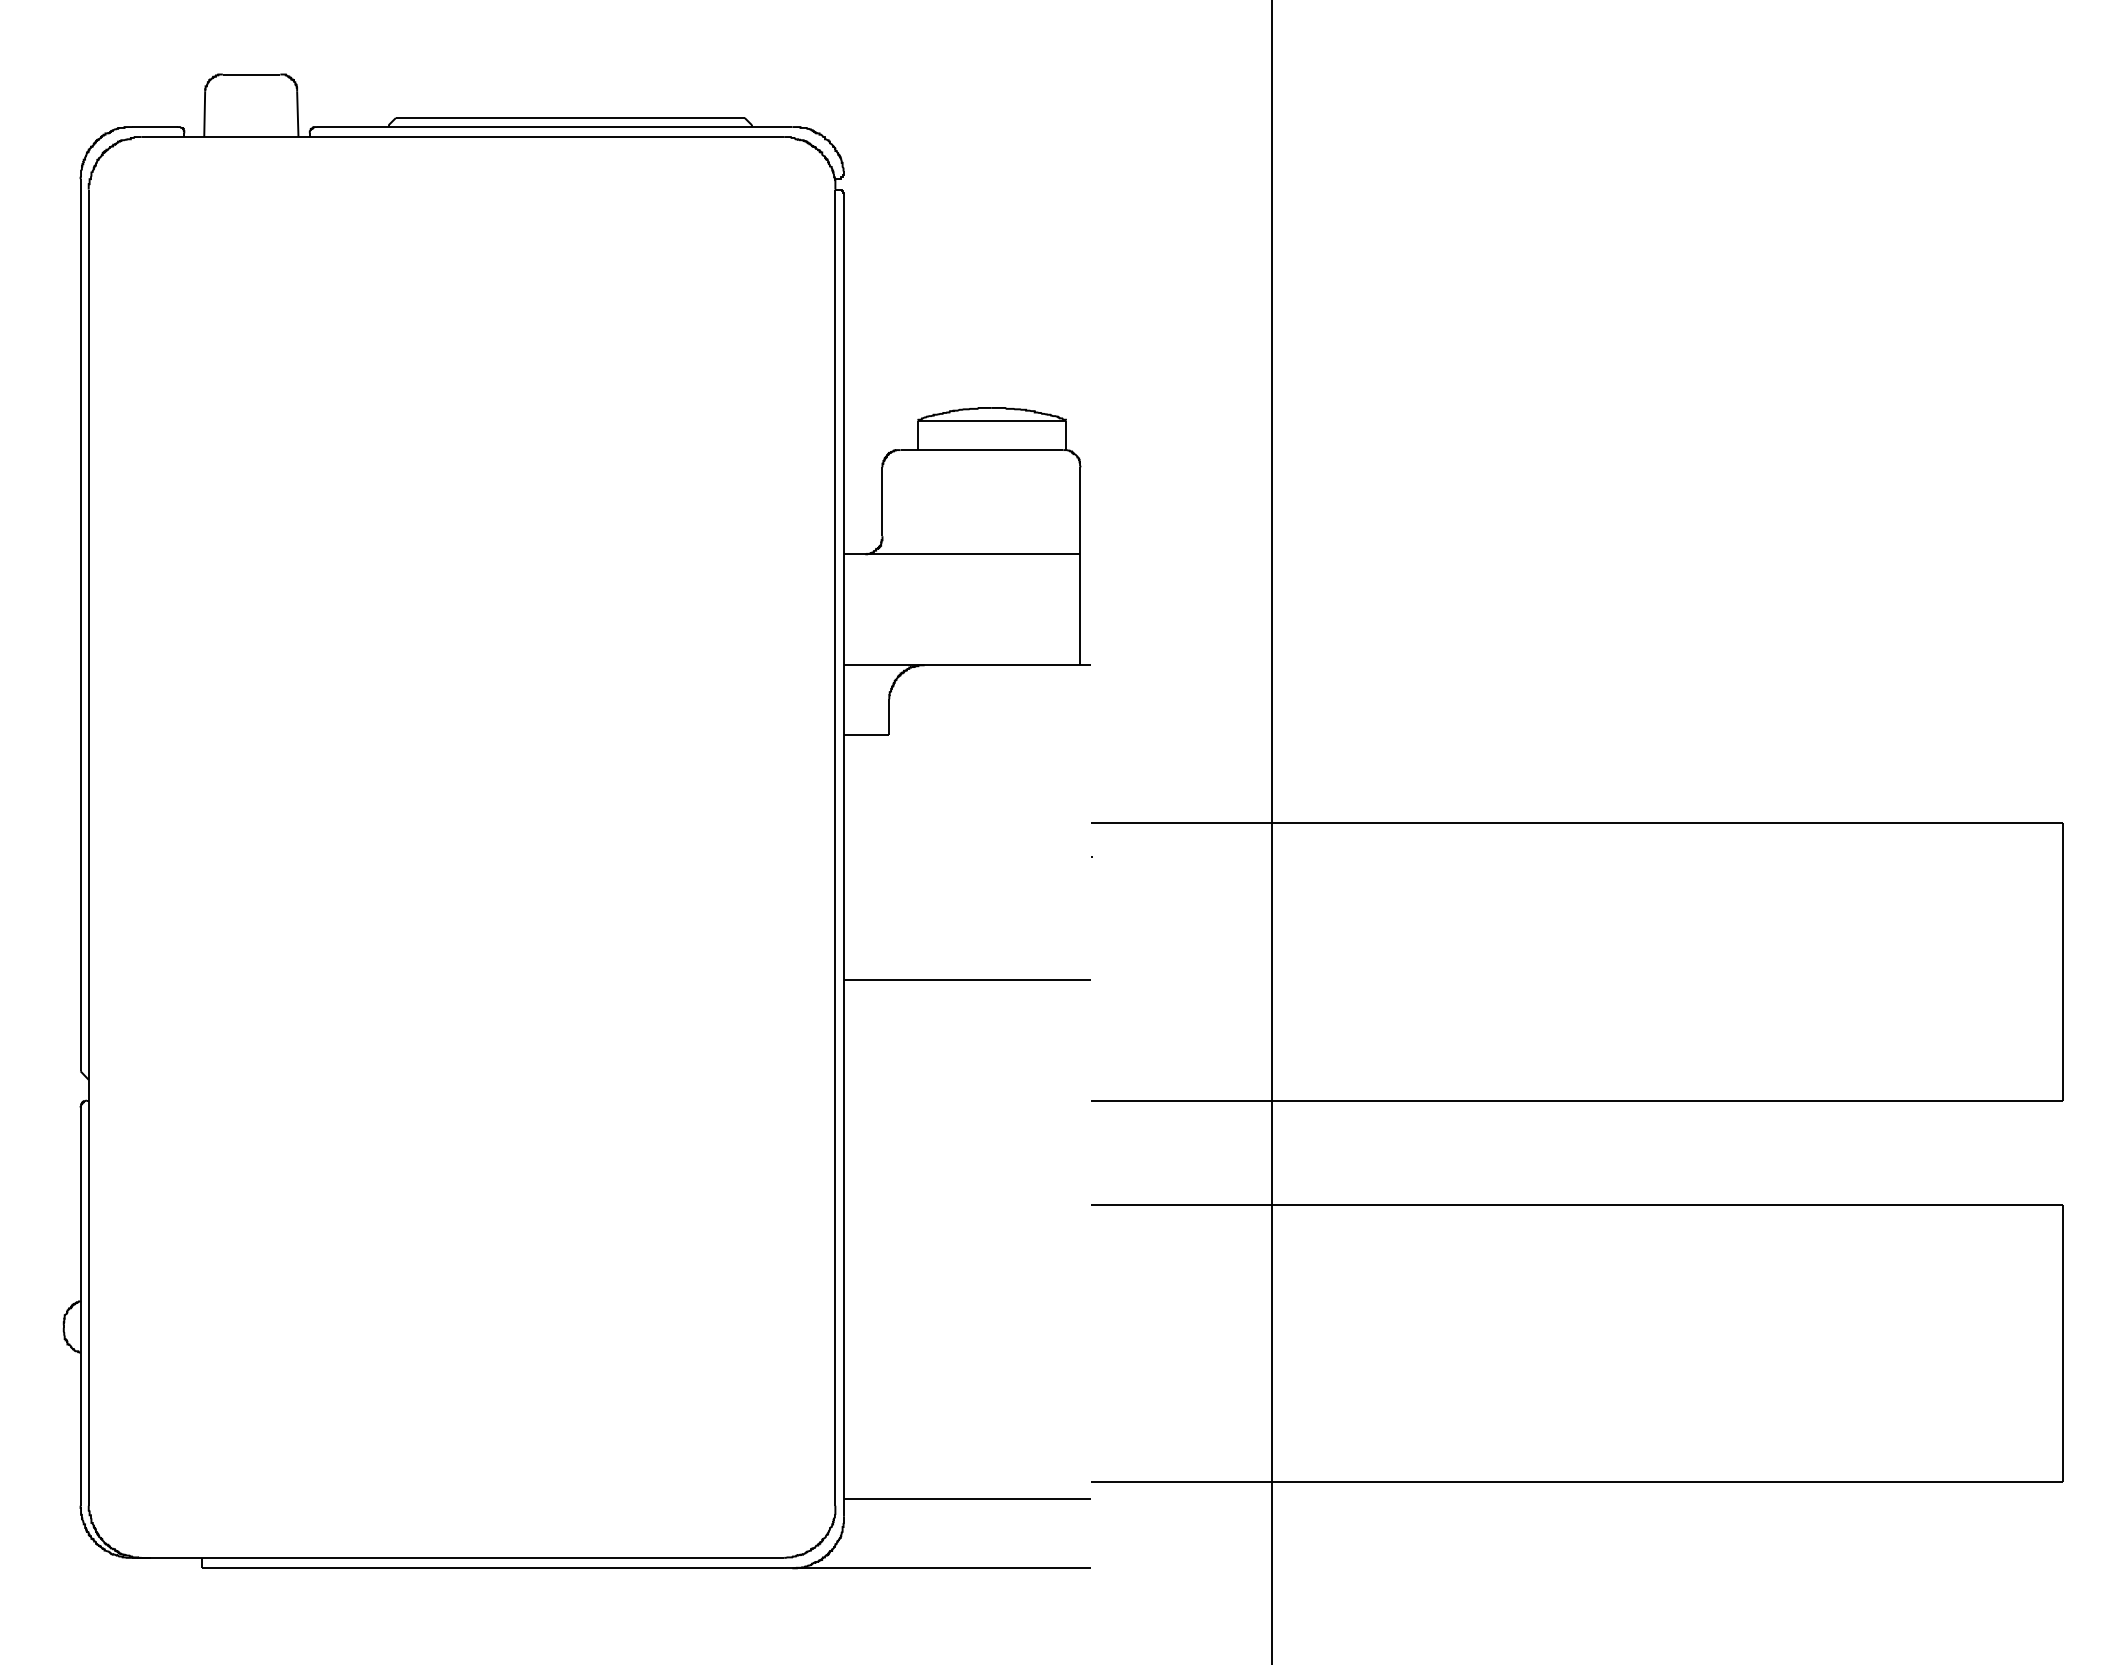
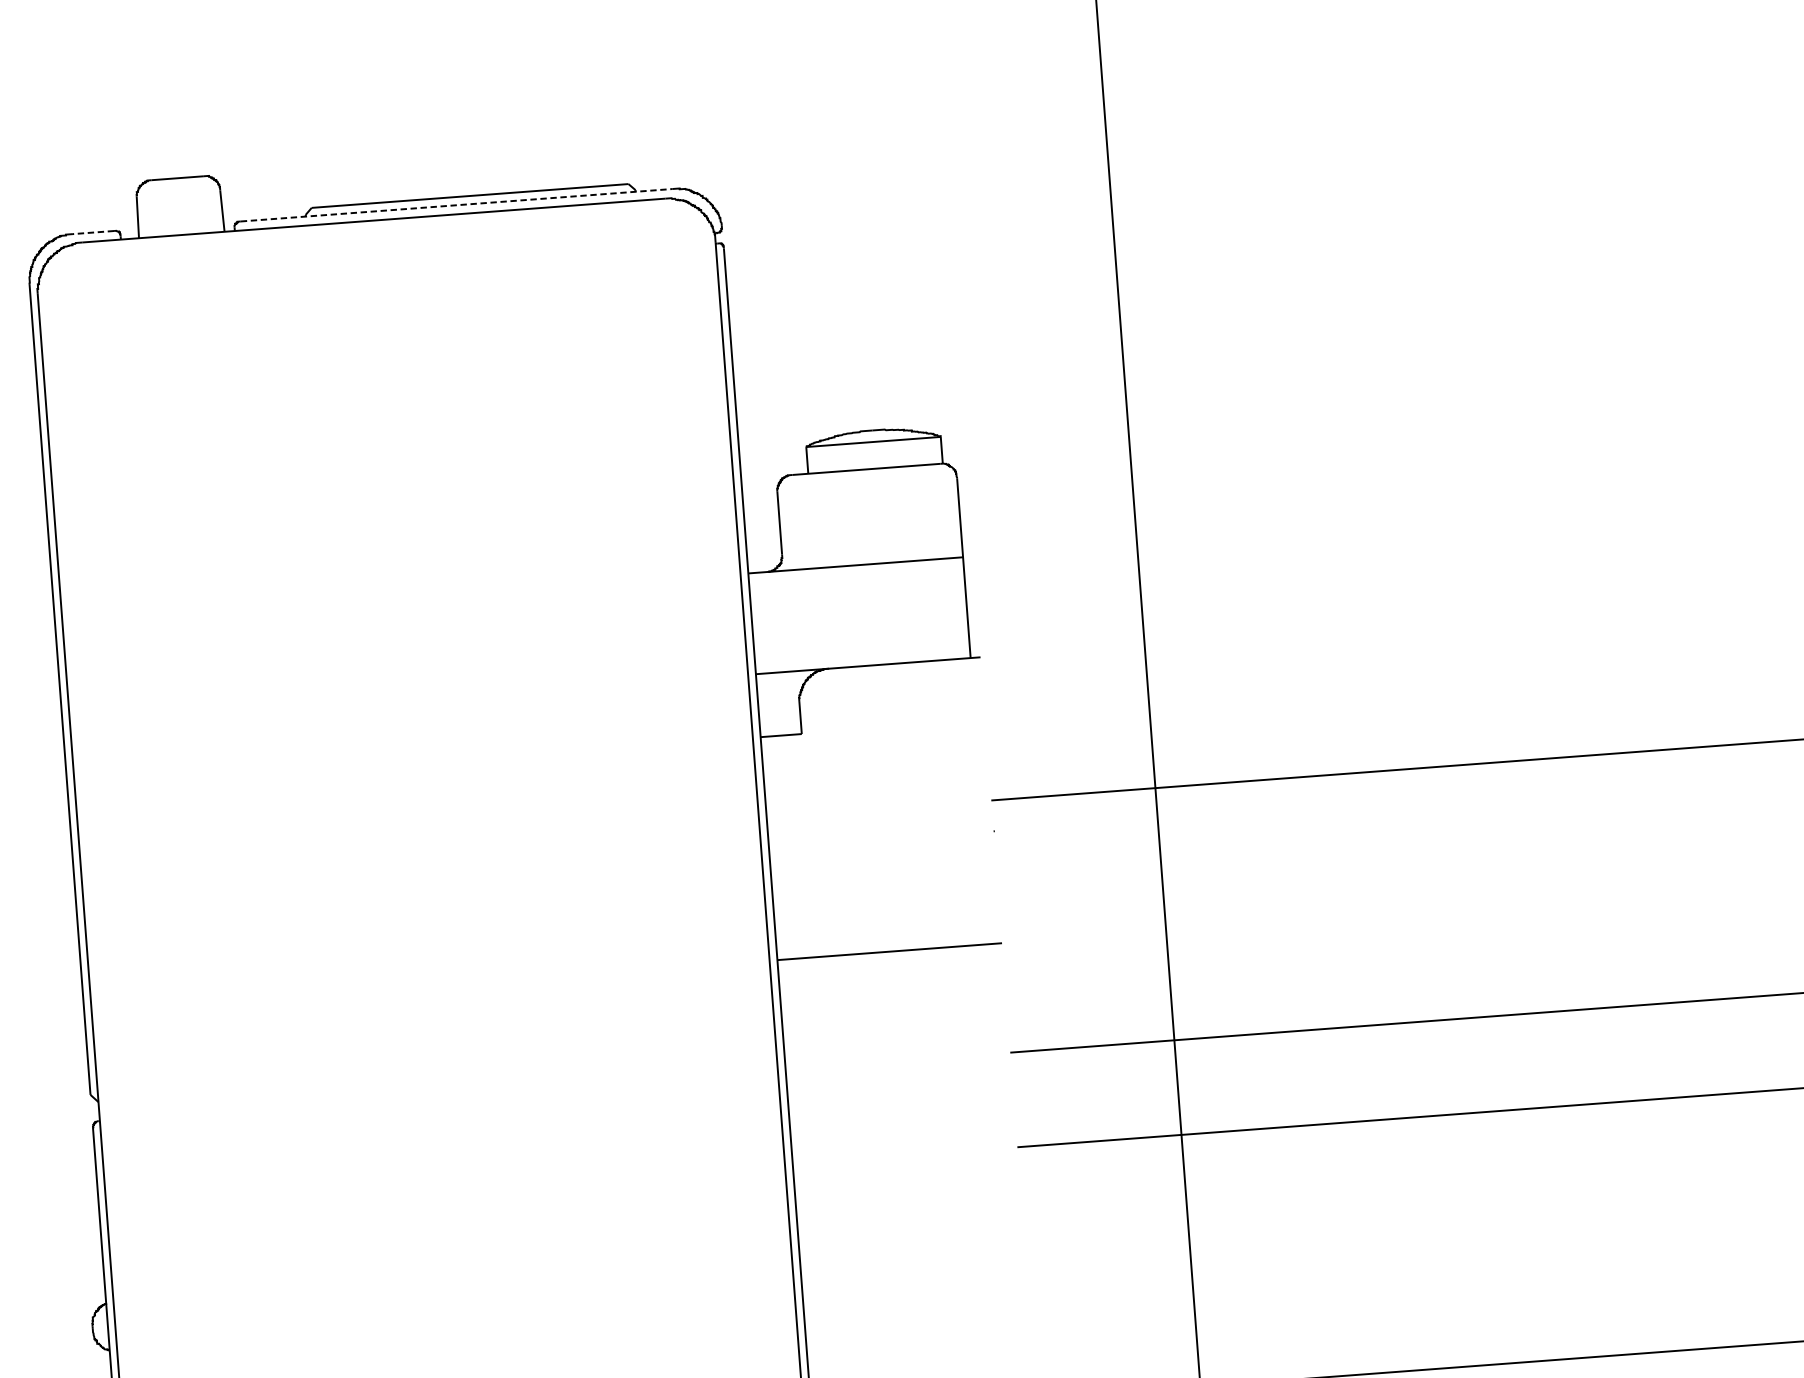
line: (154, 127) -> (93, 232), solid -> dashed
line: (554, 127) -> (456, 205), solid -> dashed

